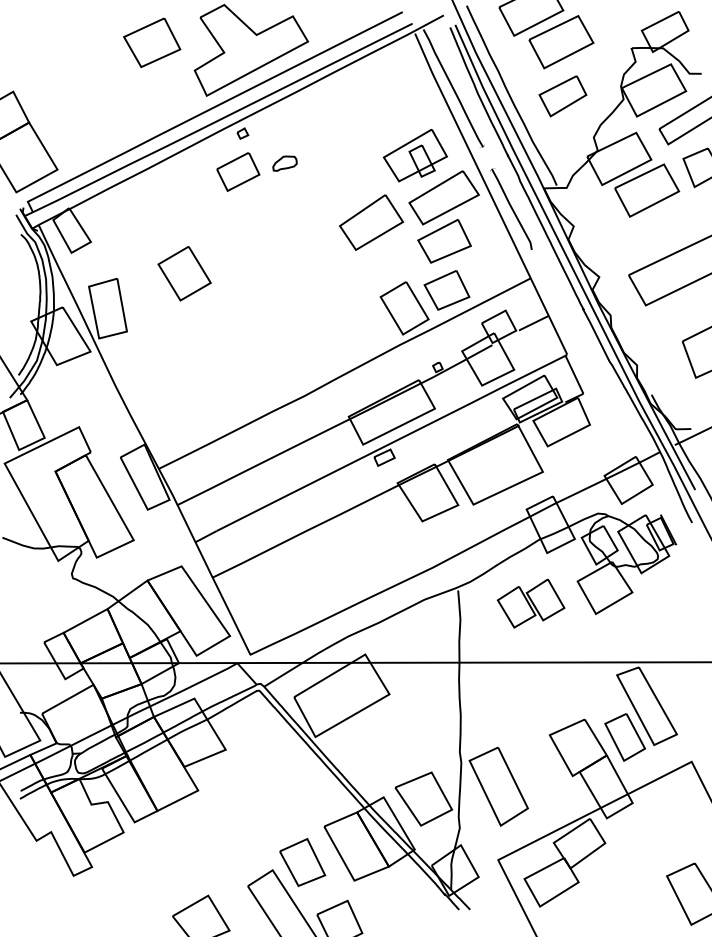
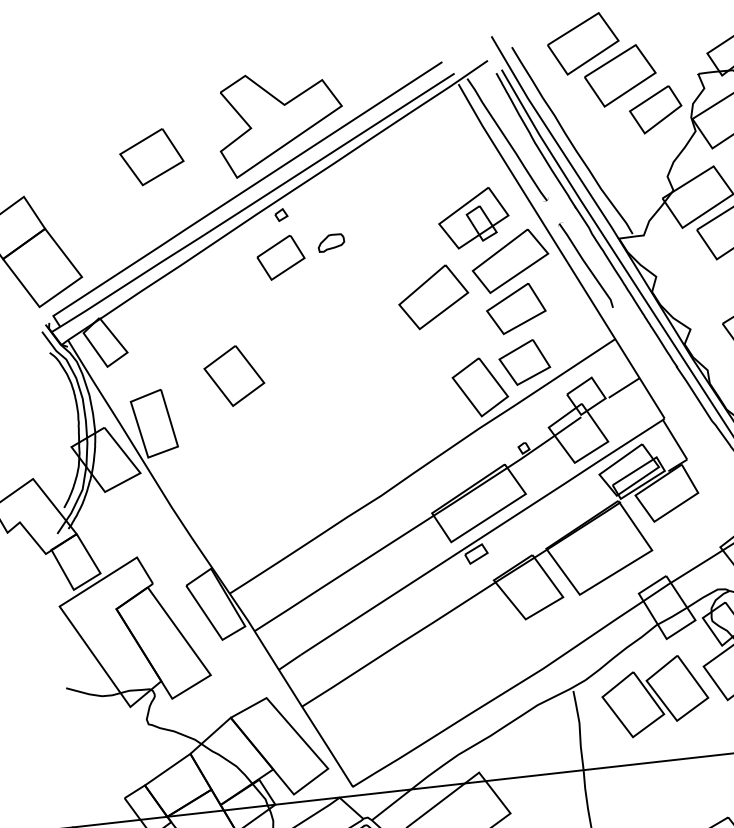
part: (152, 42) -> (152, 156), moved
part: (562, 96) -> (655, 110), moved
part: (530, 603) -> (654, 696), size x1.43

